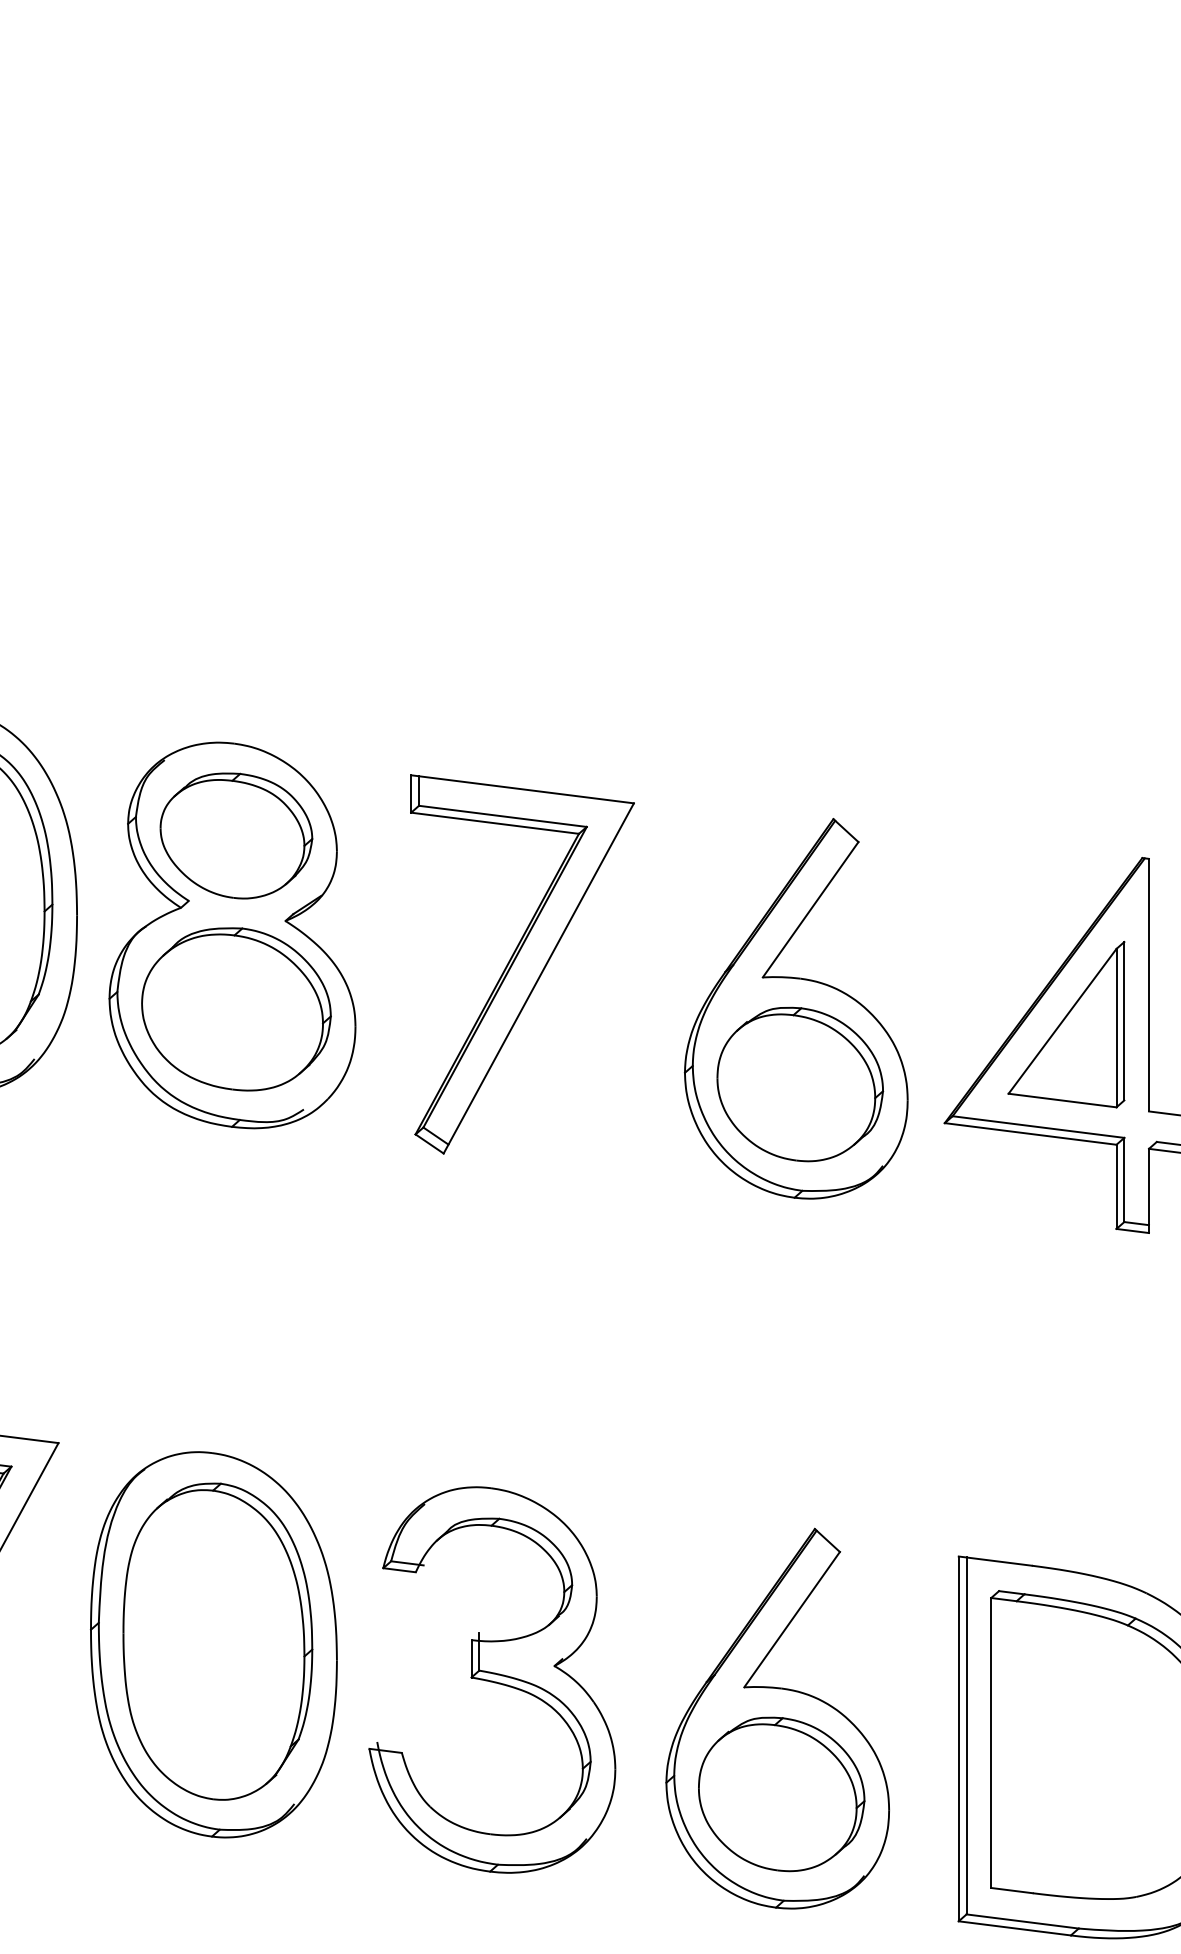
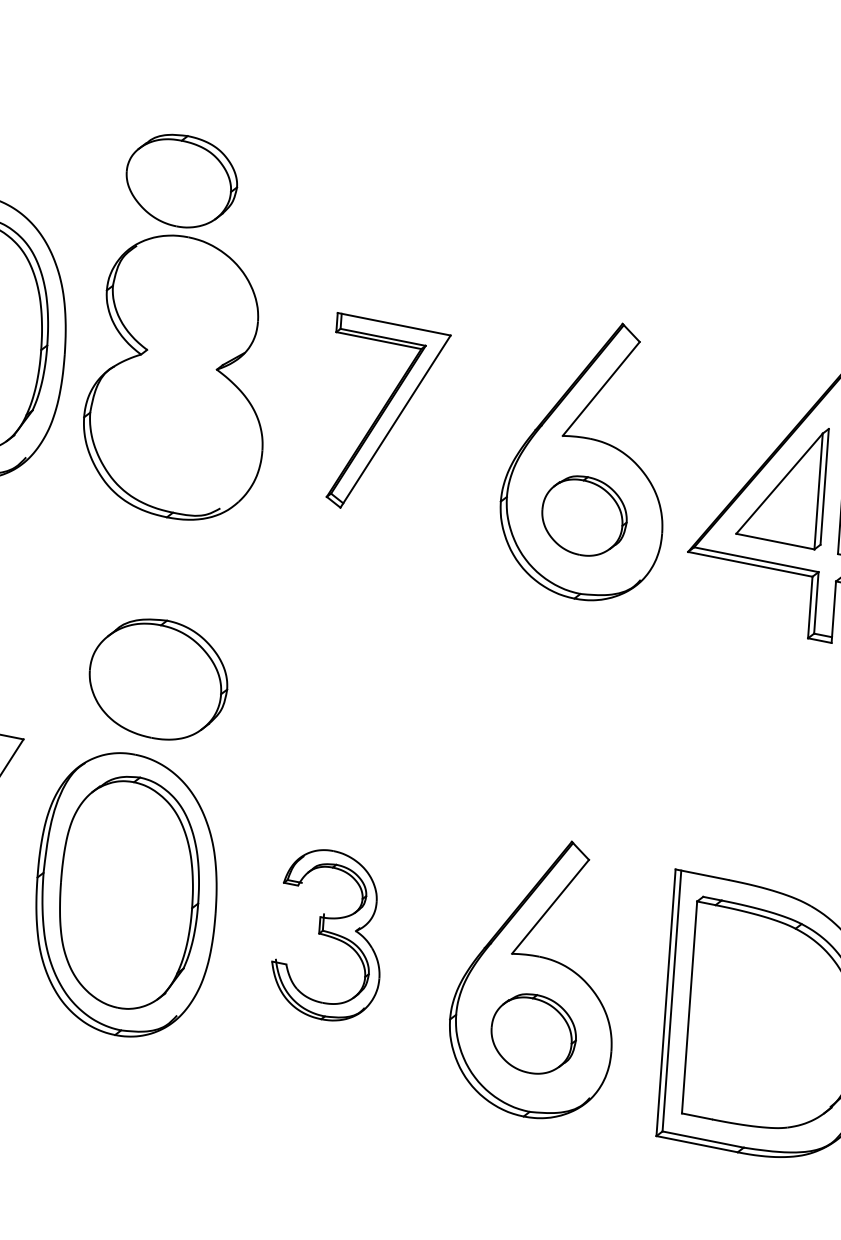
part: (236, 835) -> (181, 180), moved
part: (522, 964) -> (387, 413), size x0.7
part: (236, 1009) -> (158, 679), moved
part: (800, 1084) -> (584, 516), size x0.7
part: (492, 1679) -> (328, 934), size x0.6
part: (781, 1794) -> (533, 1034), size x0.7

